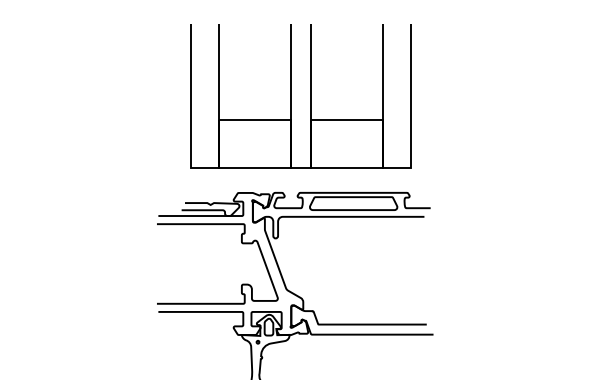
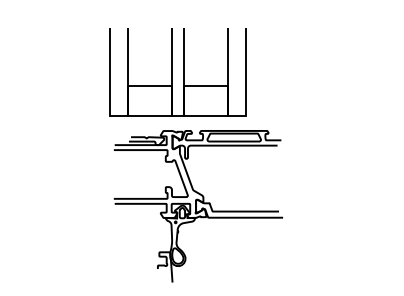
part: (300, 97) -> (177, 72), moved

